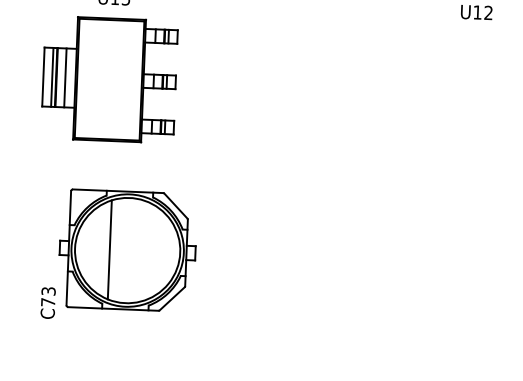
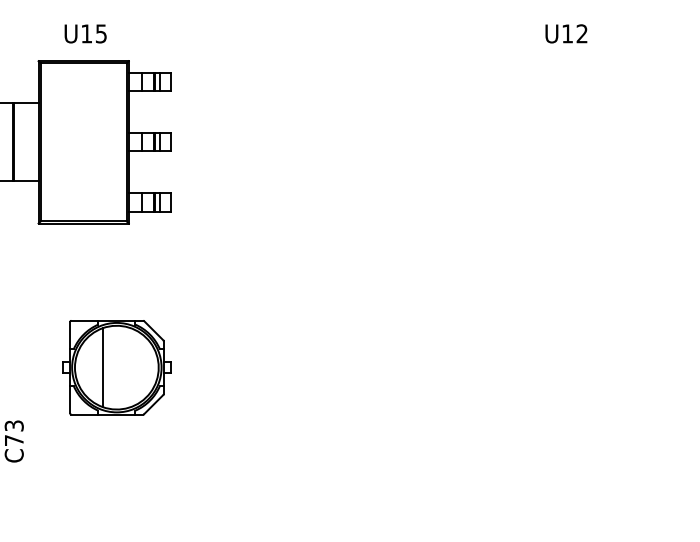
line: (52, 77) -> (7, 142), removed
line: (65, 78) -> (25, 142), removed
part: (127, 250) -> (116, 367), size x0.6

